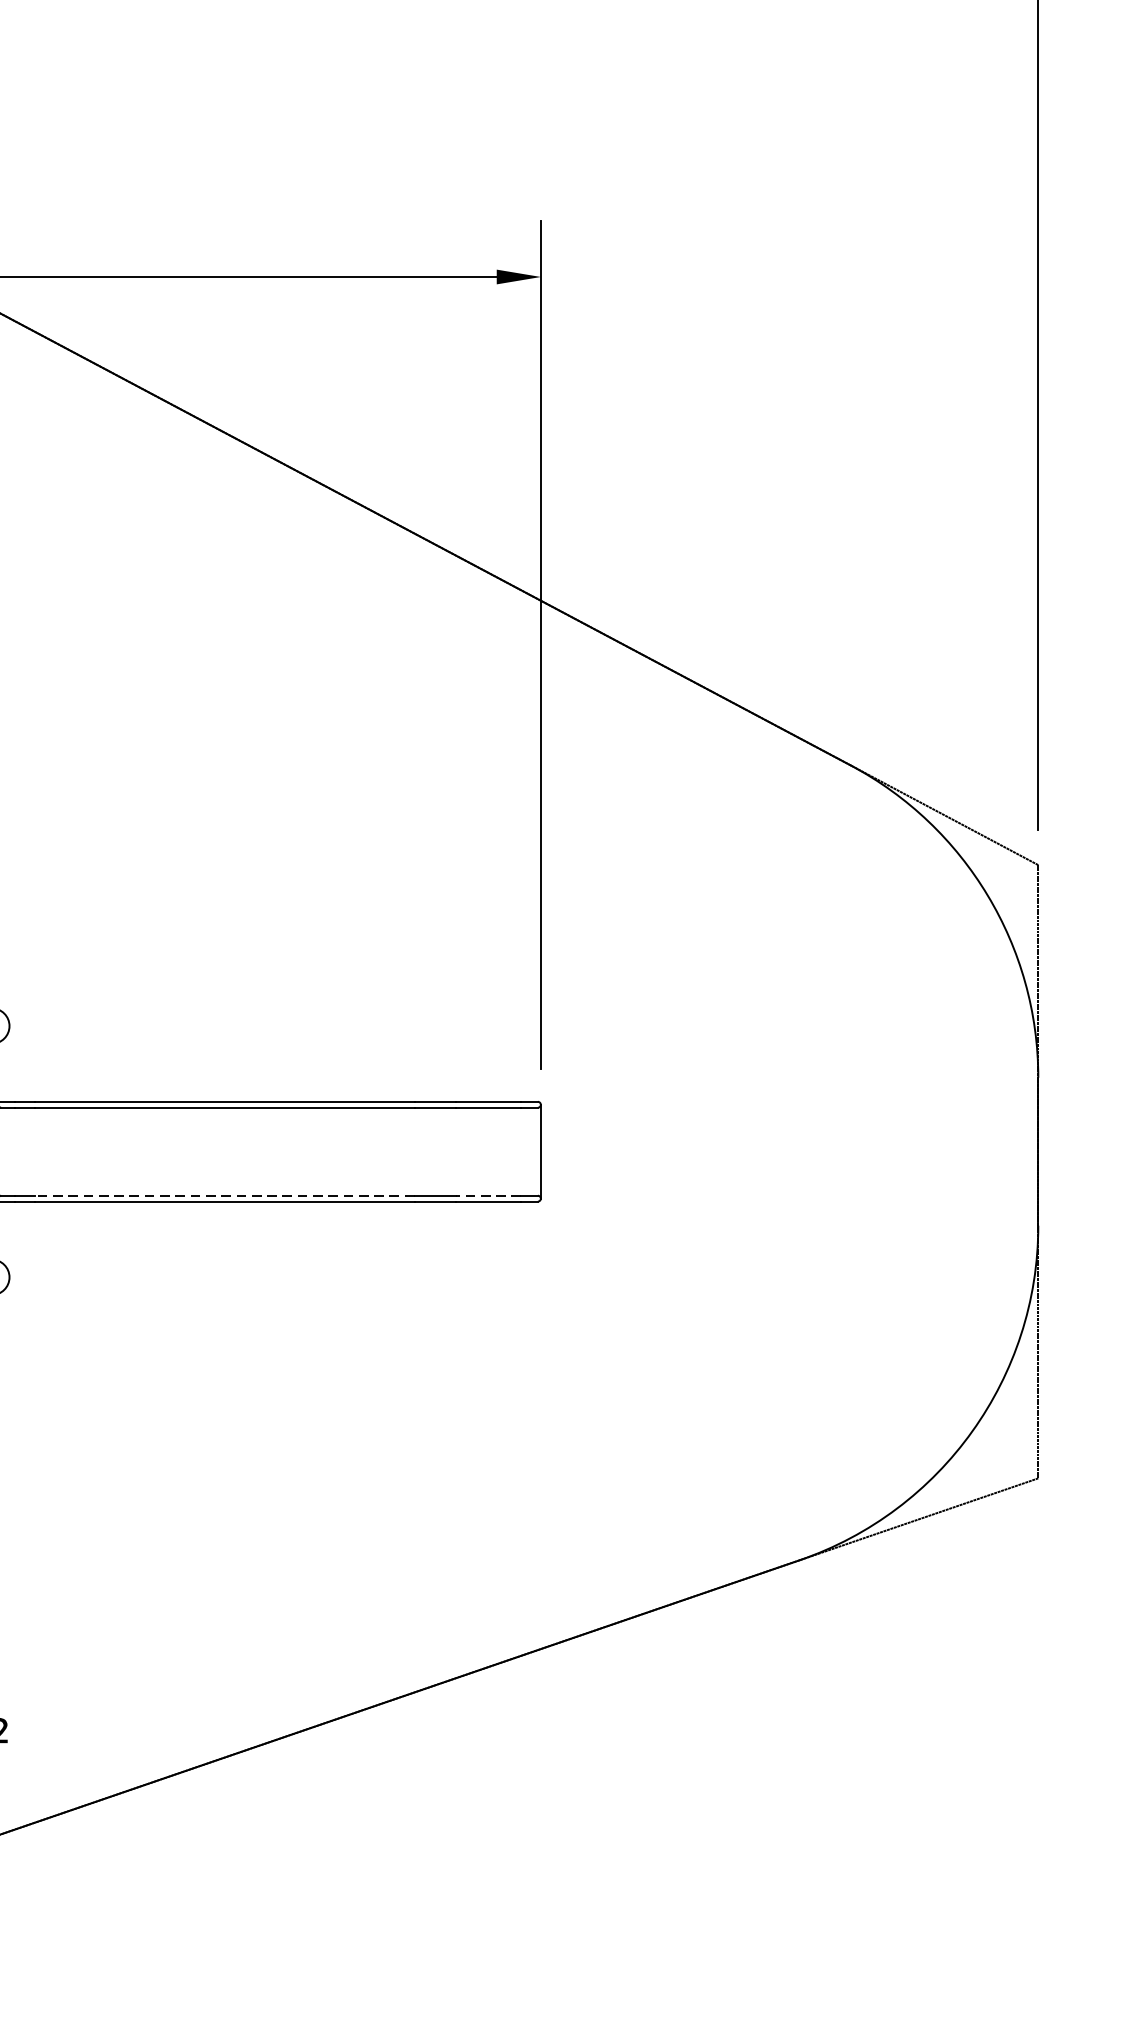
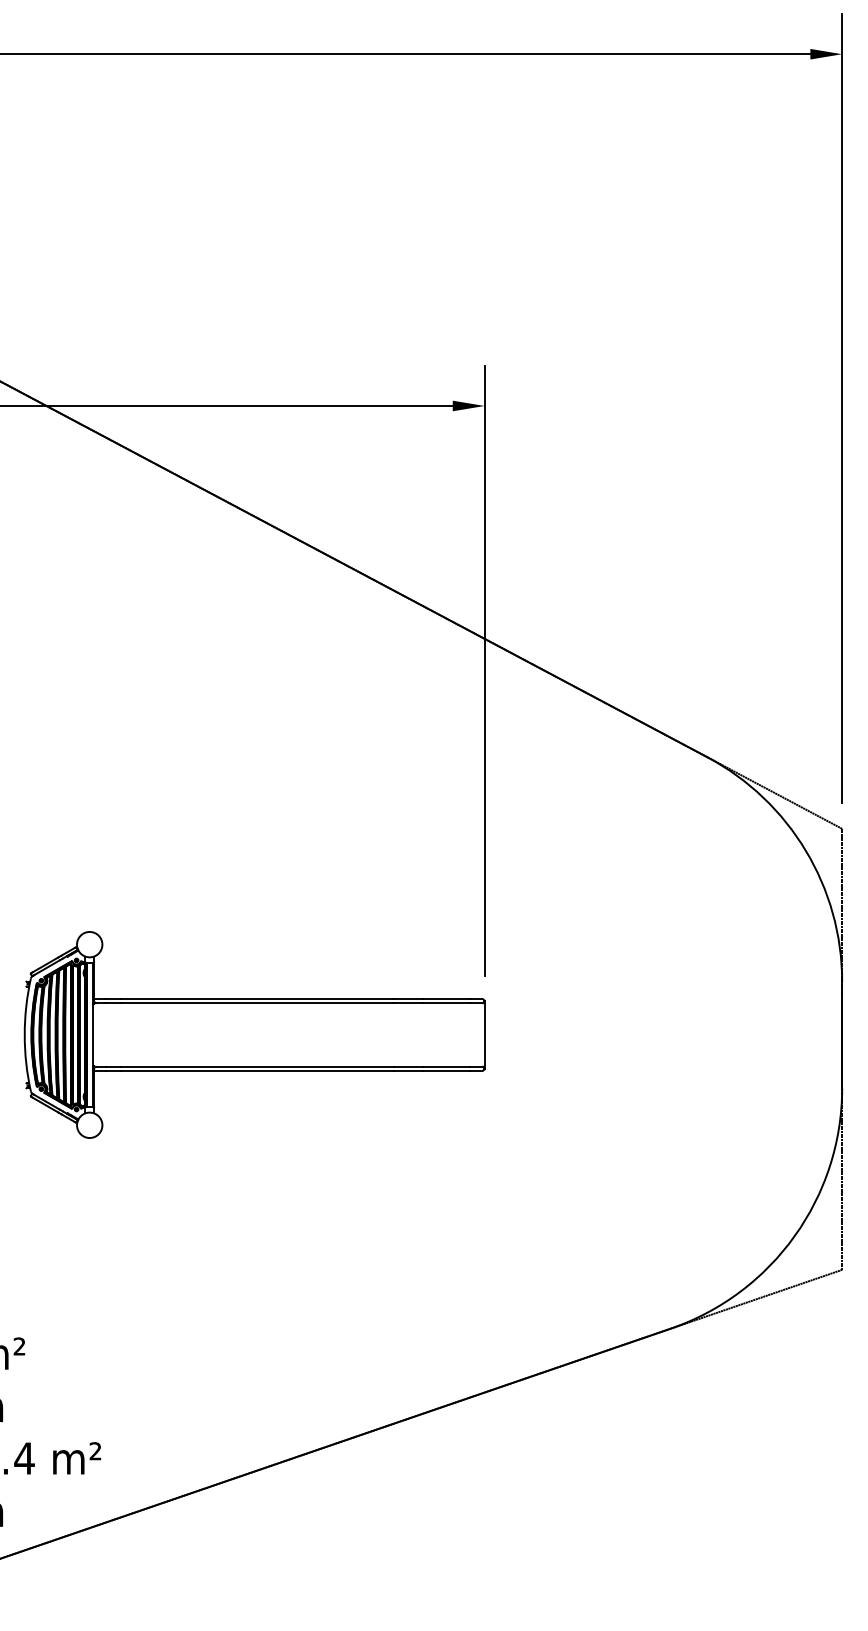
line: (223, 1195) -> (256, 1066), dashed -> solid
line: (488, 1195) -> (446, 1066), dashed -> solid

